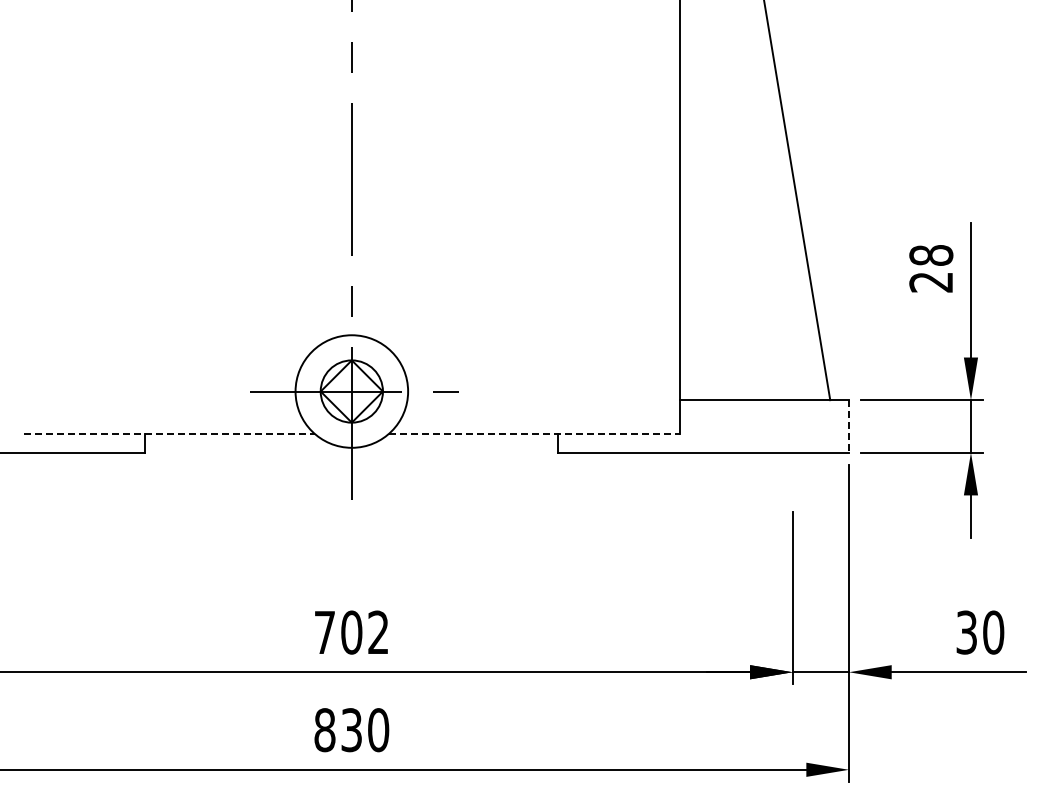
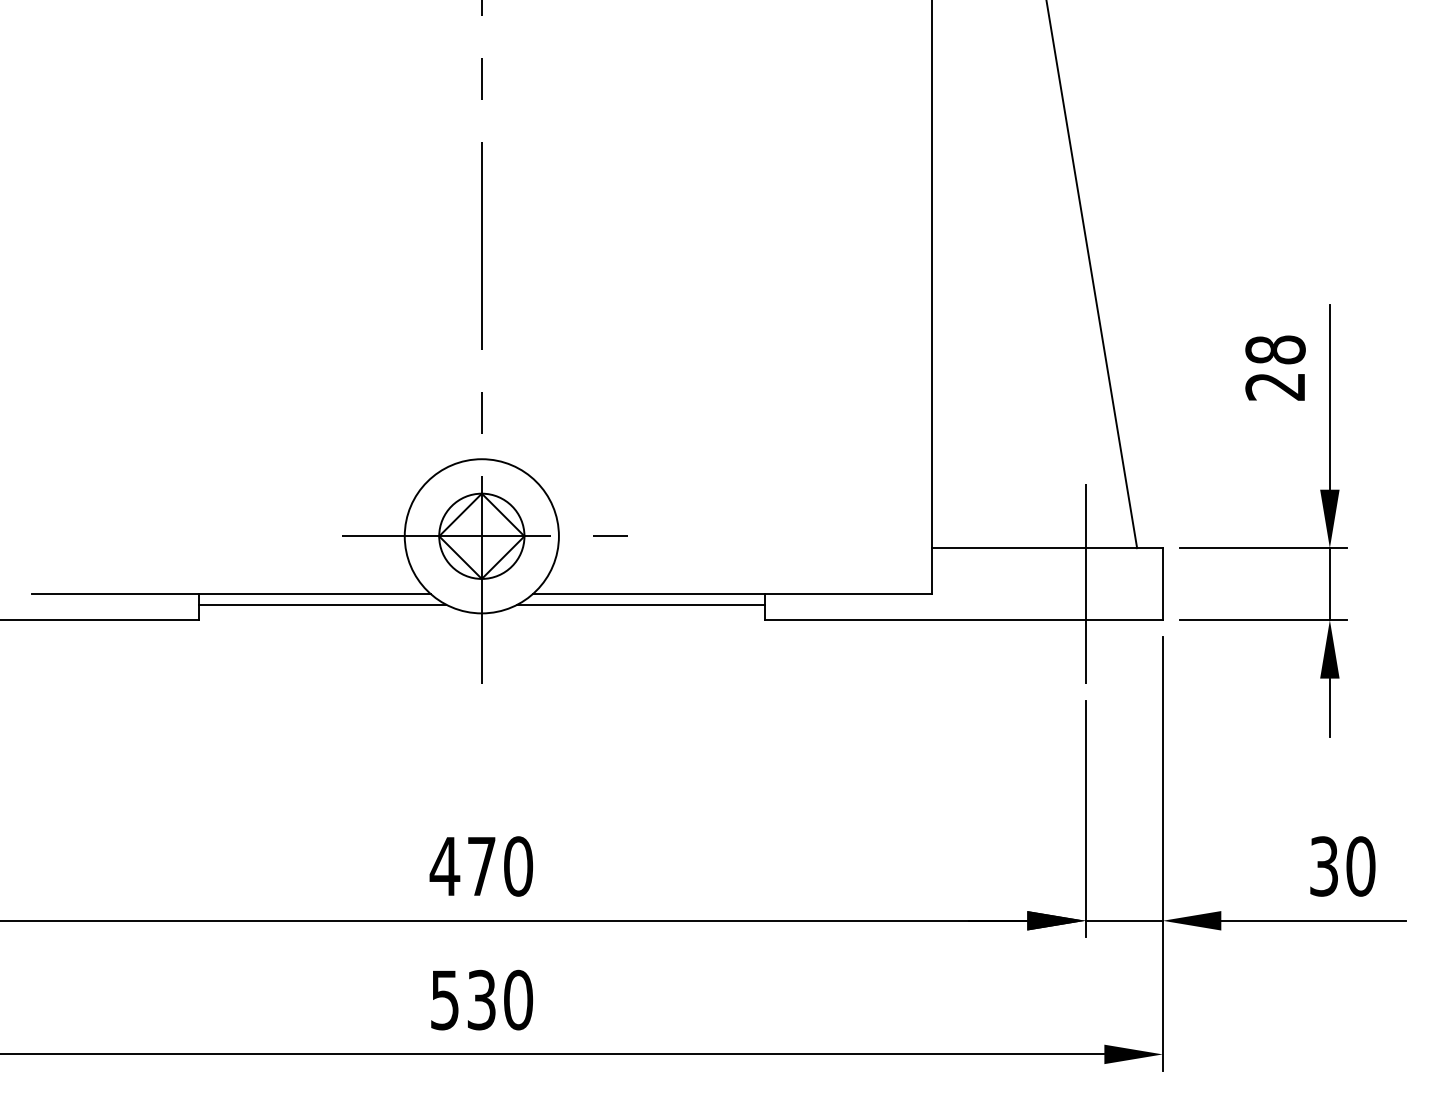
line: (792, 426) -> (1085, 584), added
line: (849, 426) -> (1163, 584), dashed -> solid
line: (169, 433) -> (232, 593), dashed -> solid
line: (534, 433) -> (732, 593), dashed -> solid
line: (235, 441) -> (322, 604), added
line: (467, 441) -> (640, 604), added
text: (351, 632) -> (481, 866), 702 -> 470
text: (324, 730) -> (444, 1000), 830 -> 530

